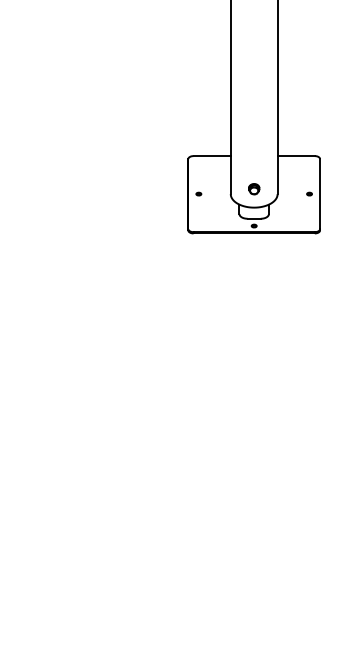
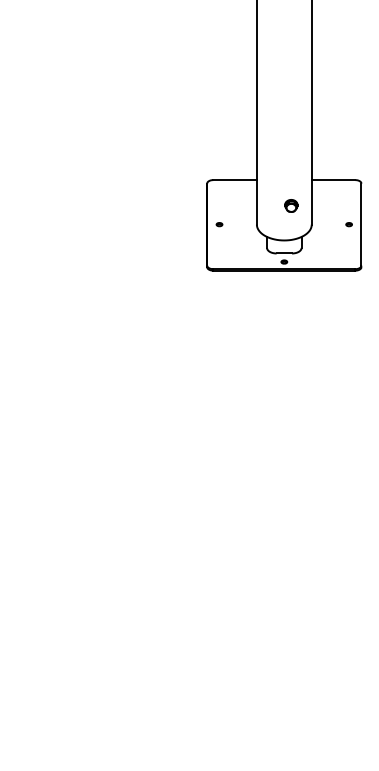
part: (254, 189) -> (291, 206), moved

